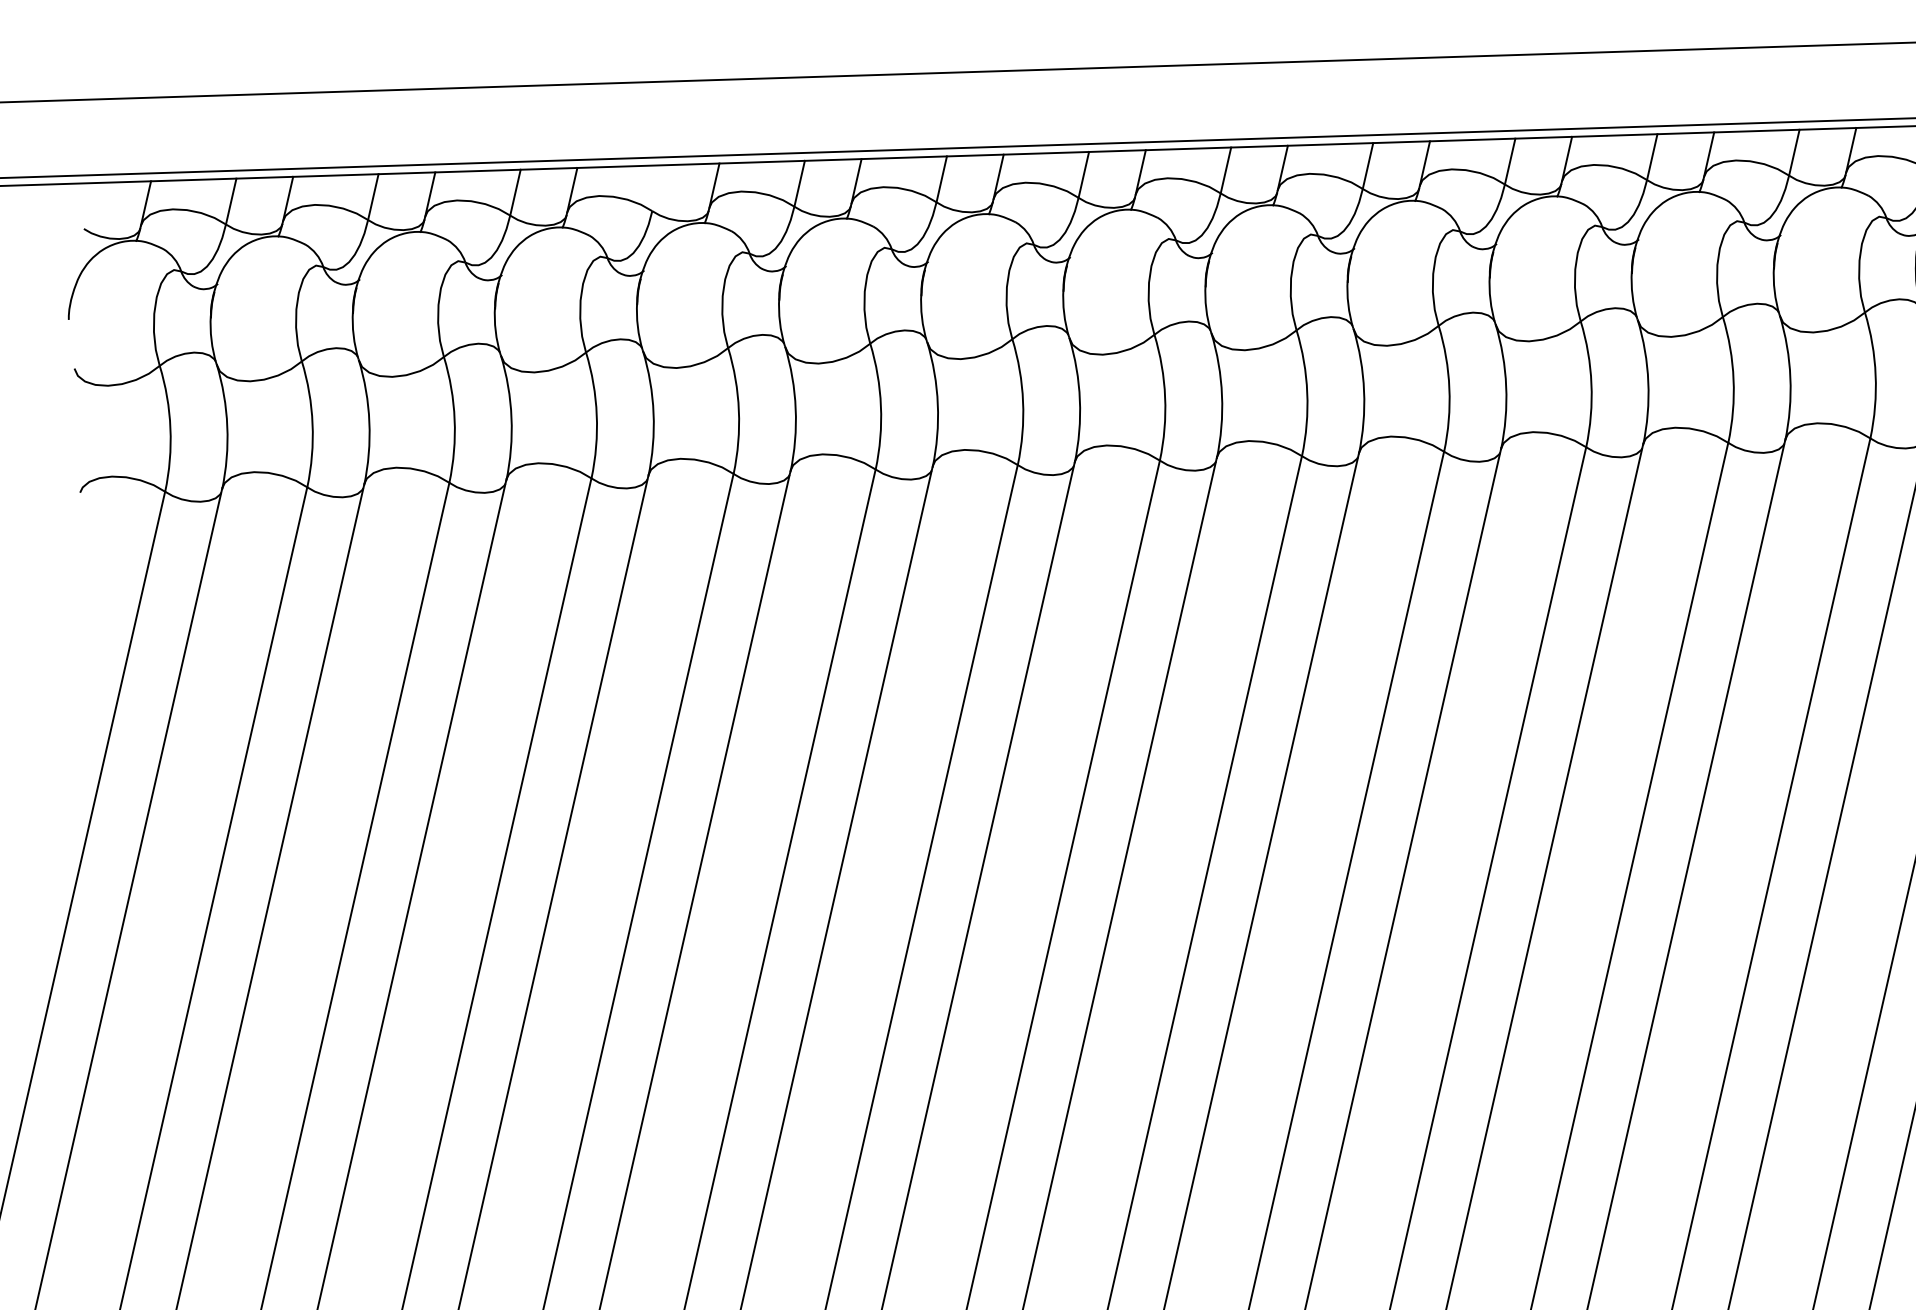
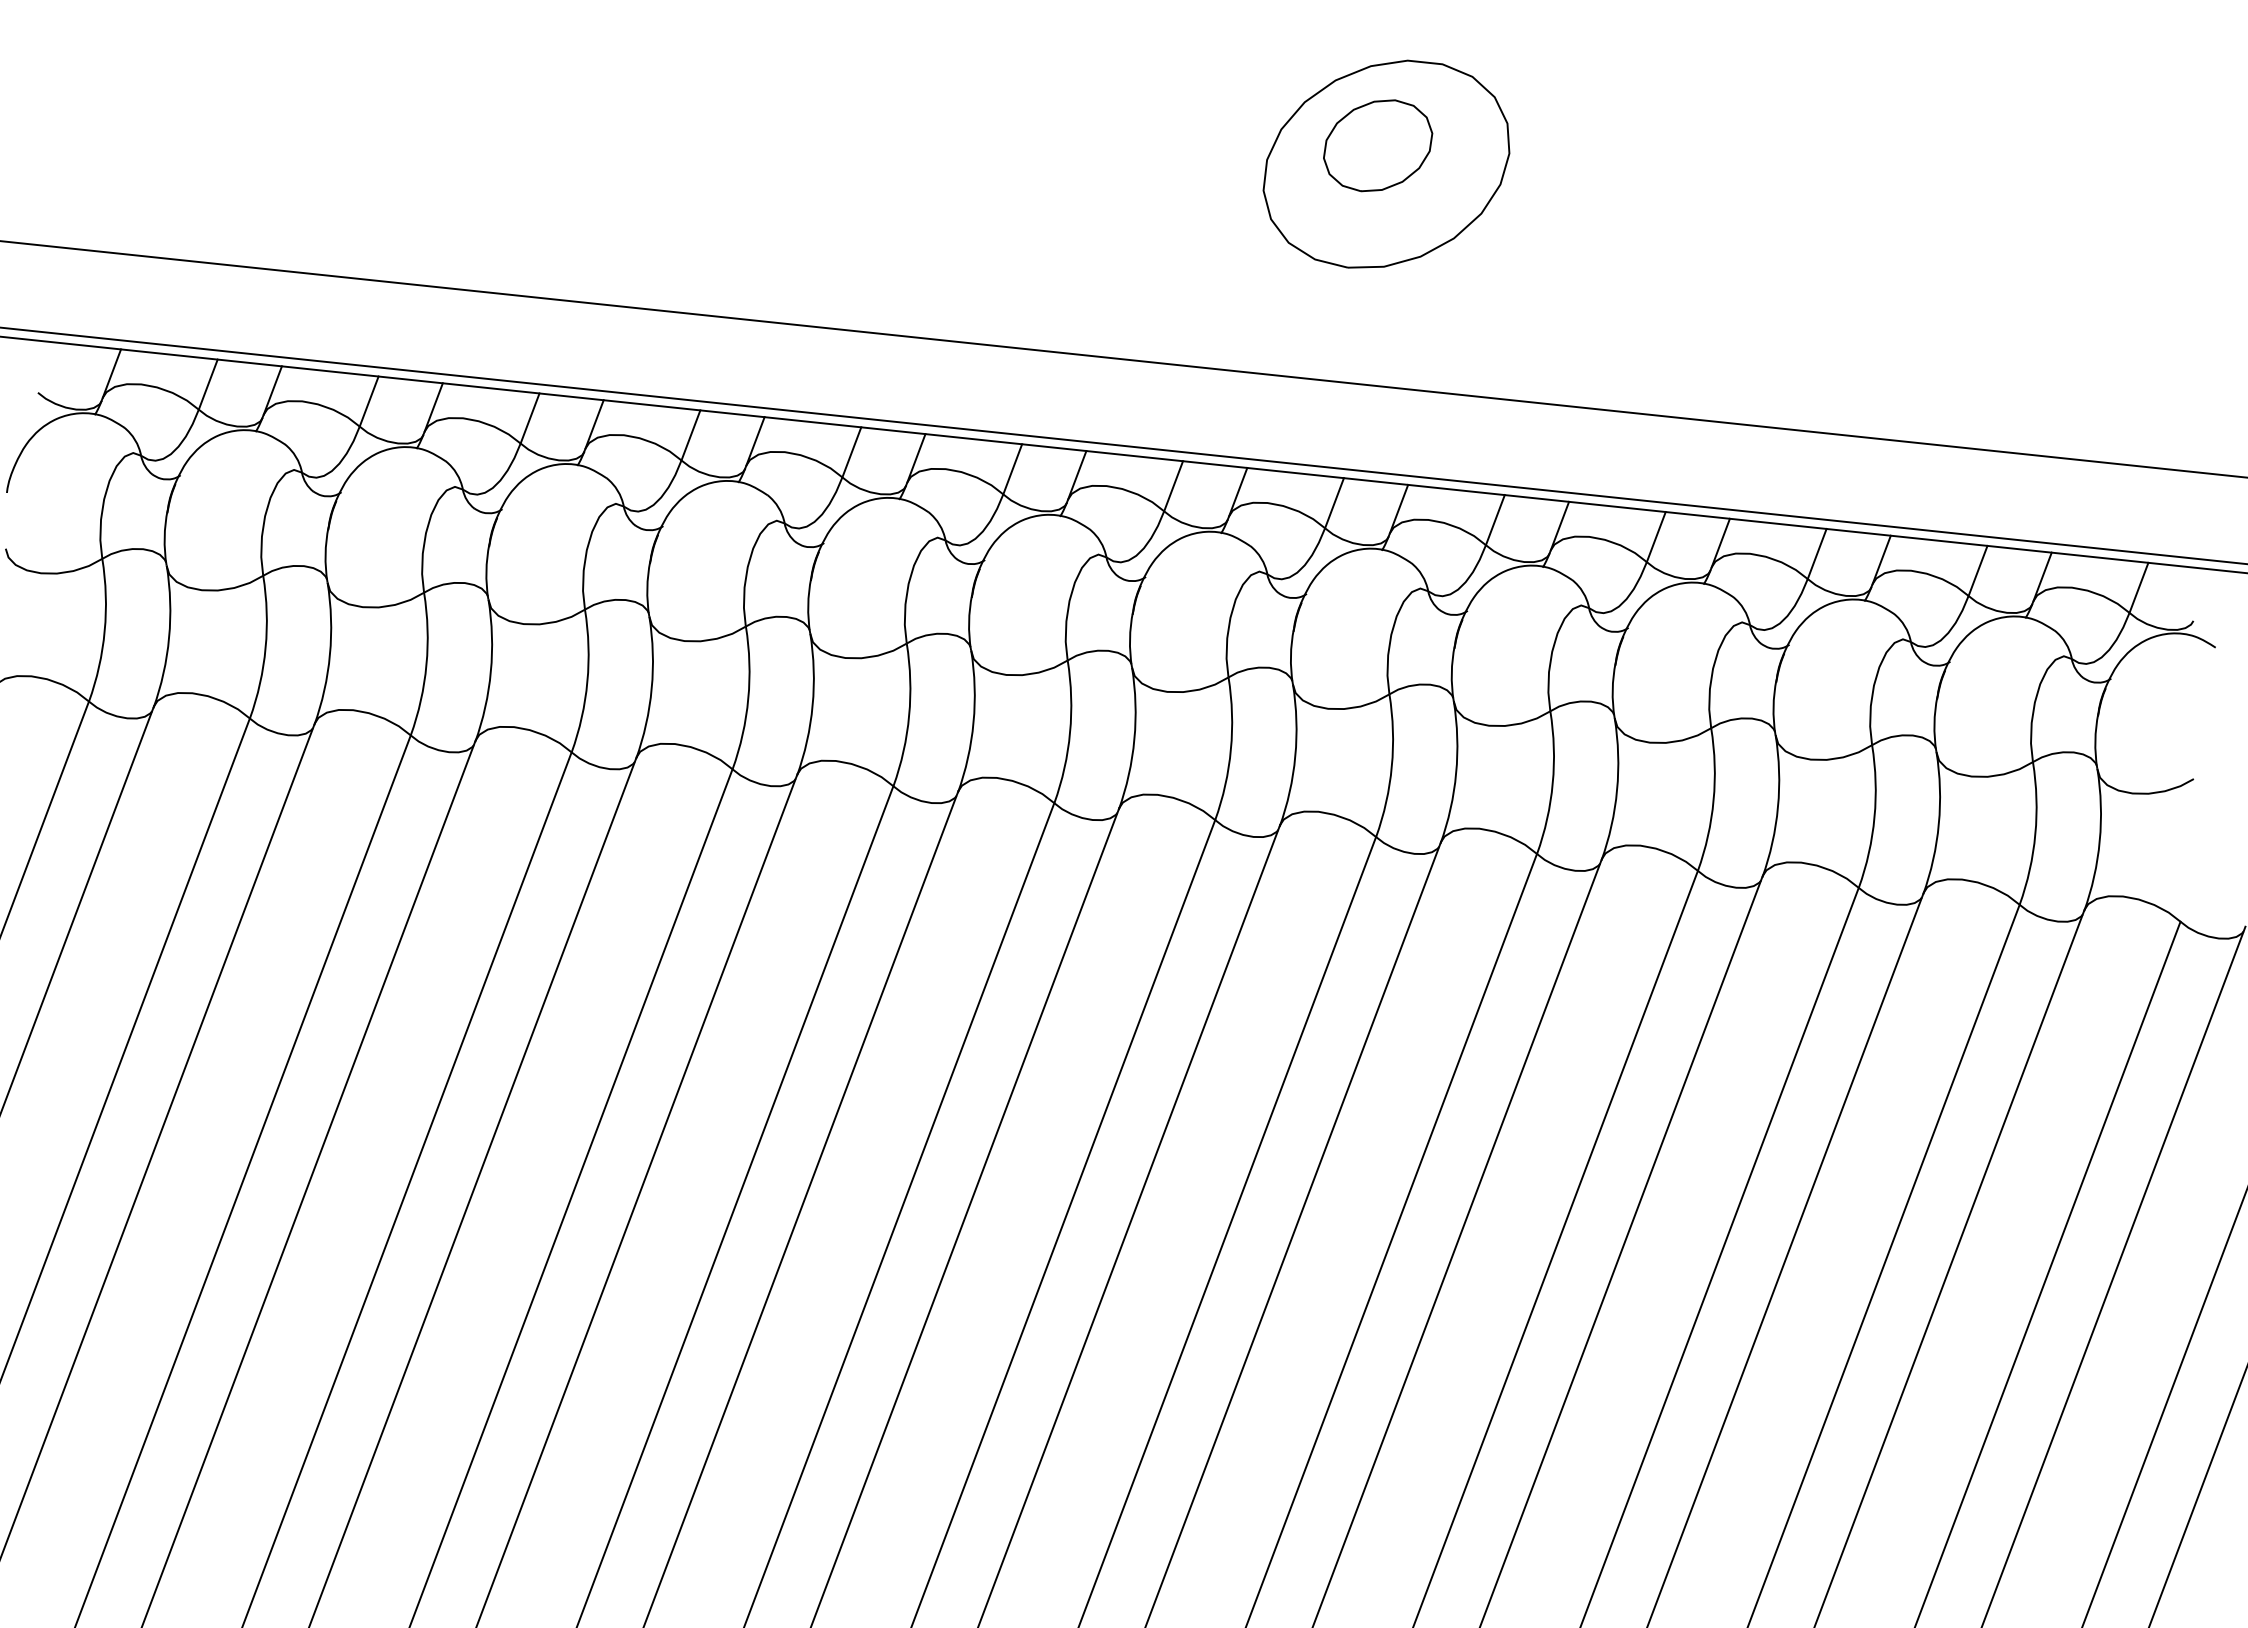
line: (657, 188) -> (690, 435), added

